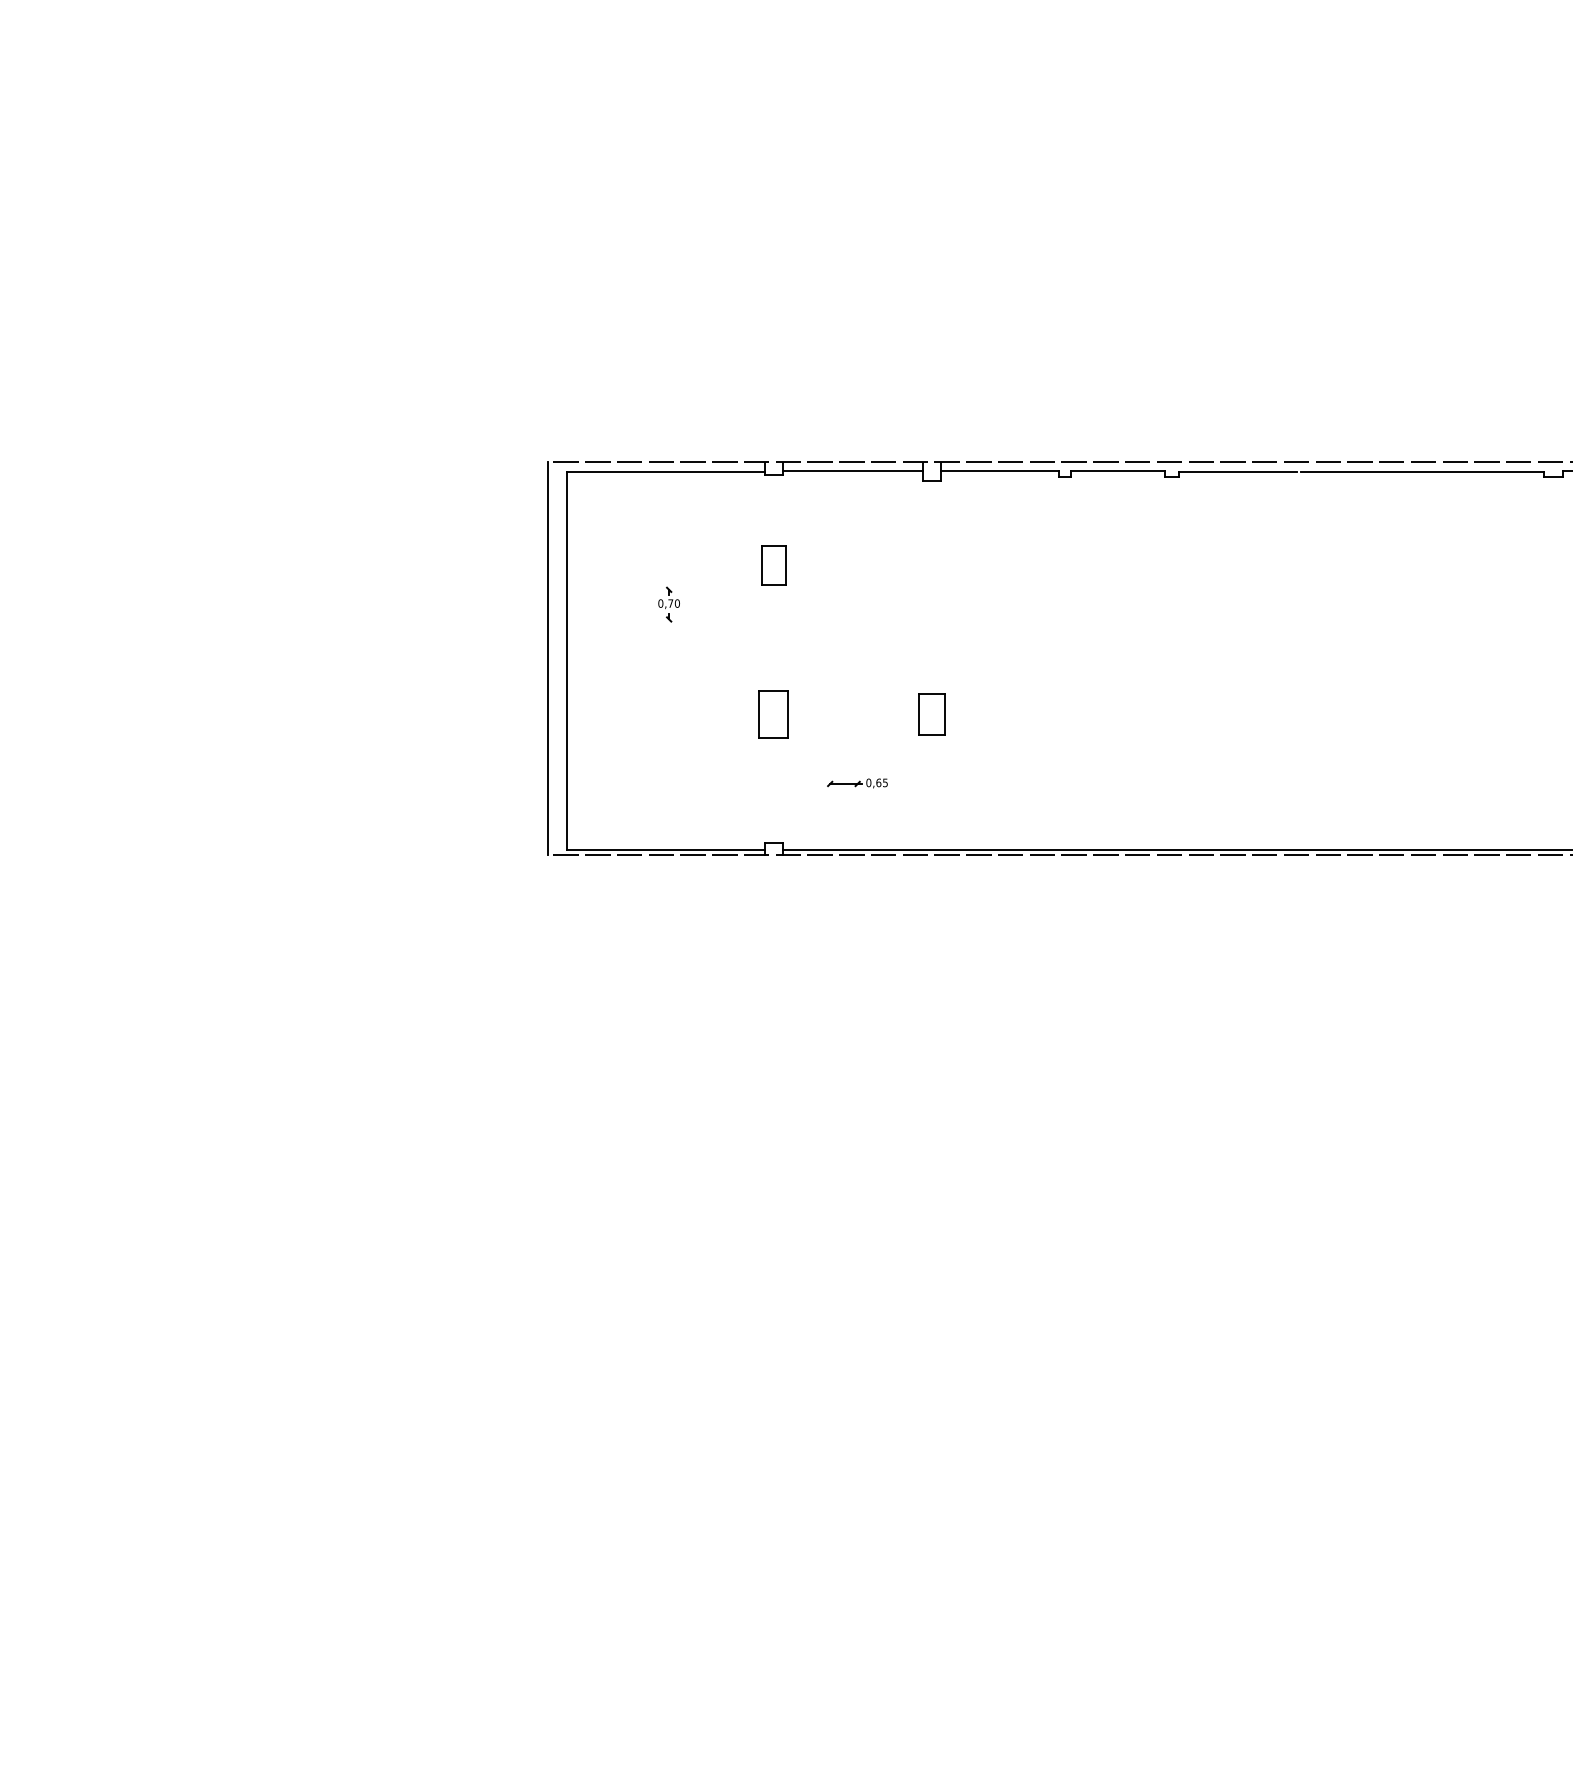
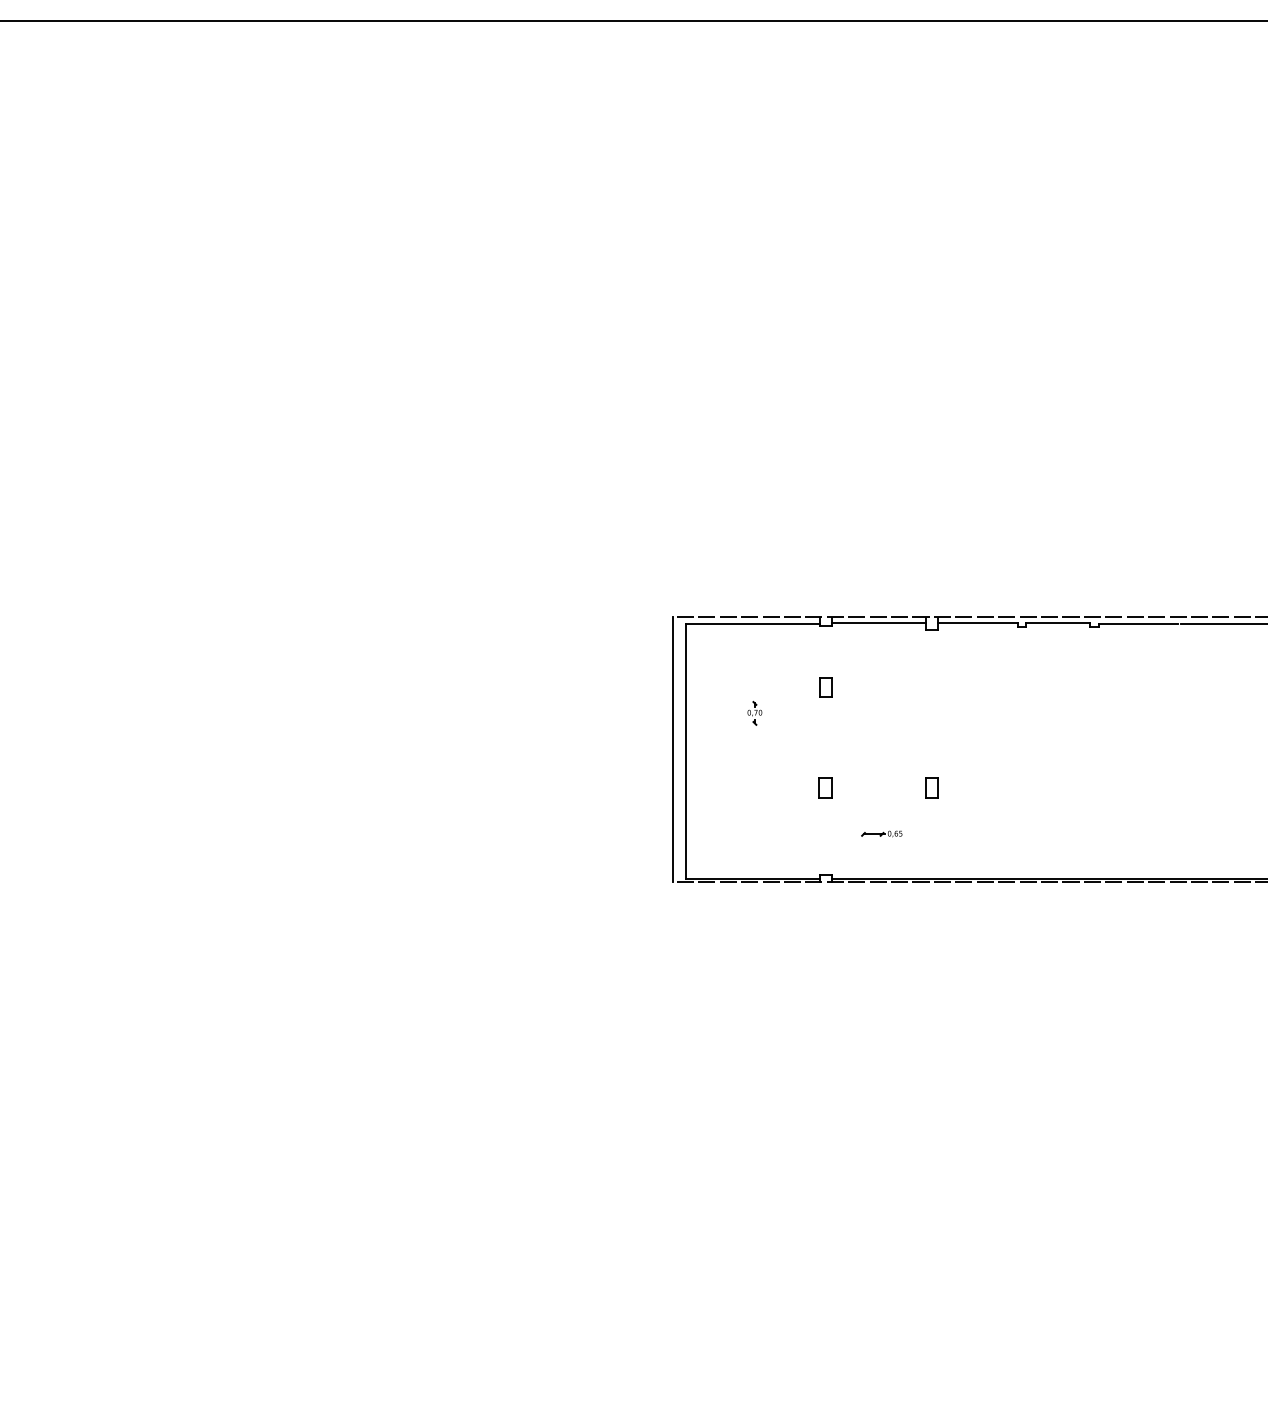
part: (773, 566) -> (825, 687), size x0.71
part: (773, 714) -> (825, 787), size x0.62
part: (930, 714) -> (931, 787), size x0.71

